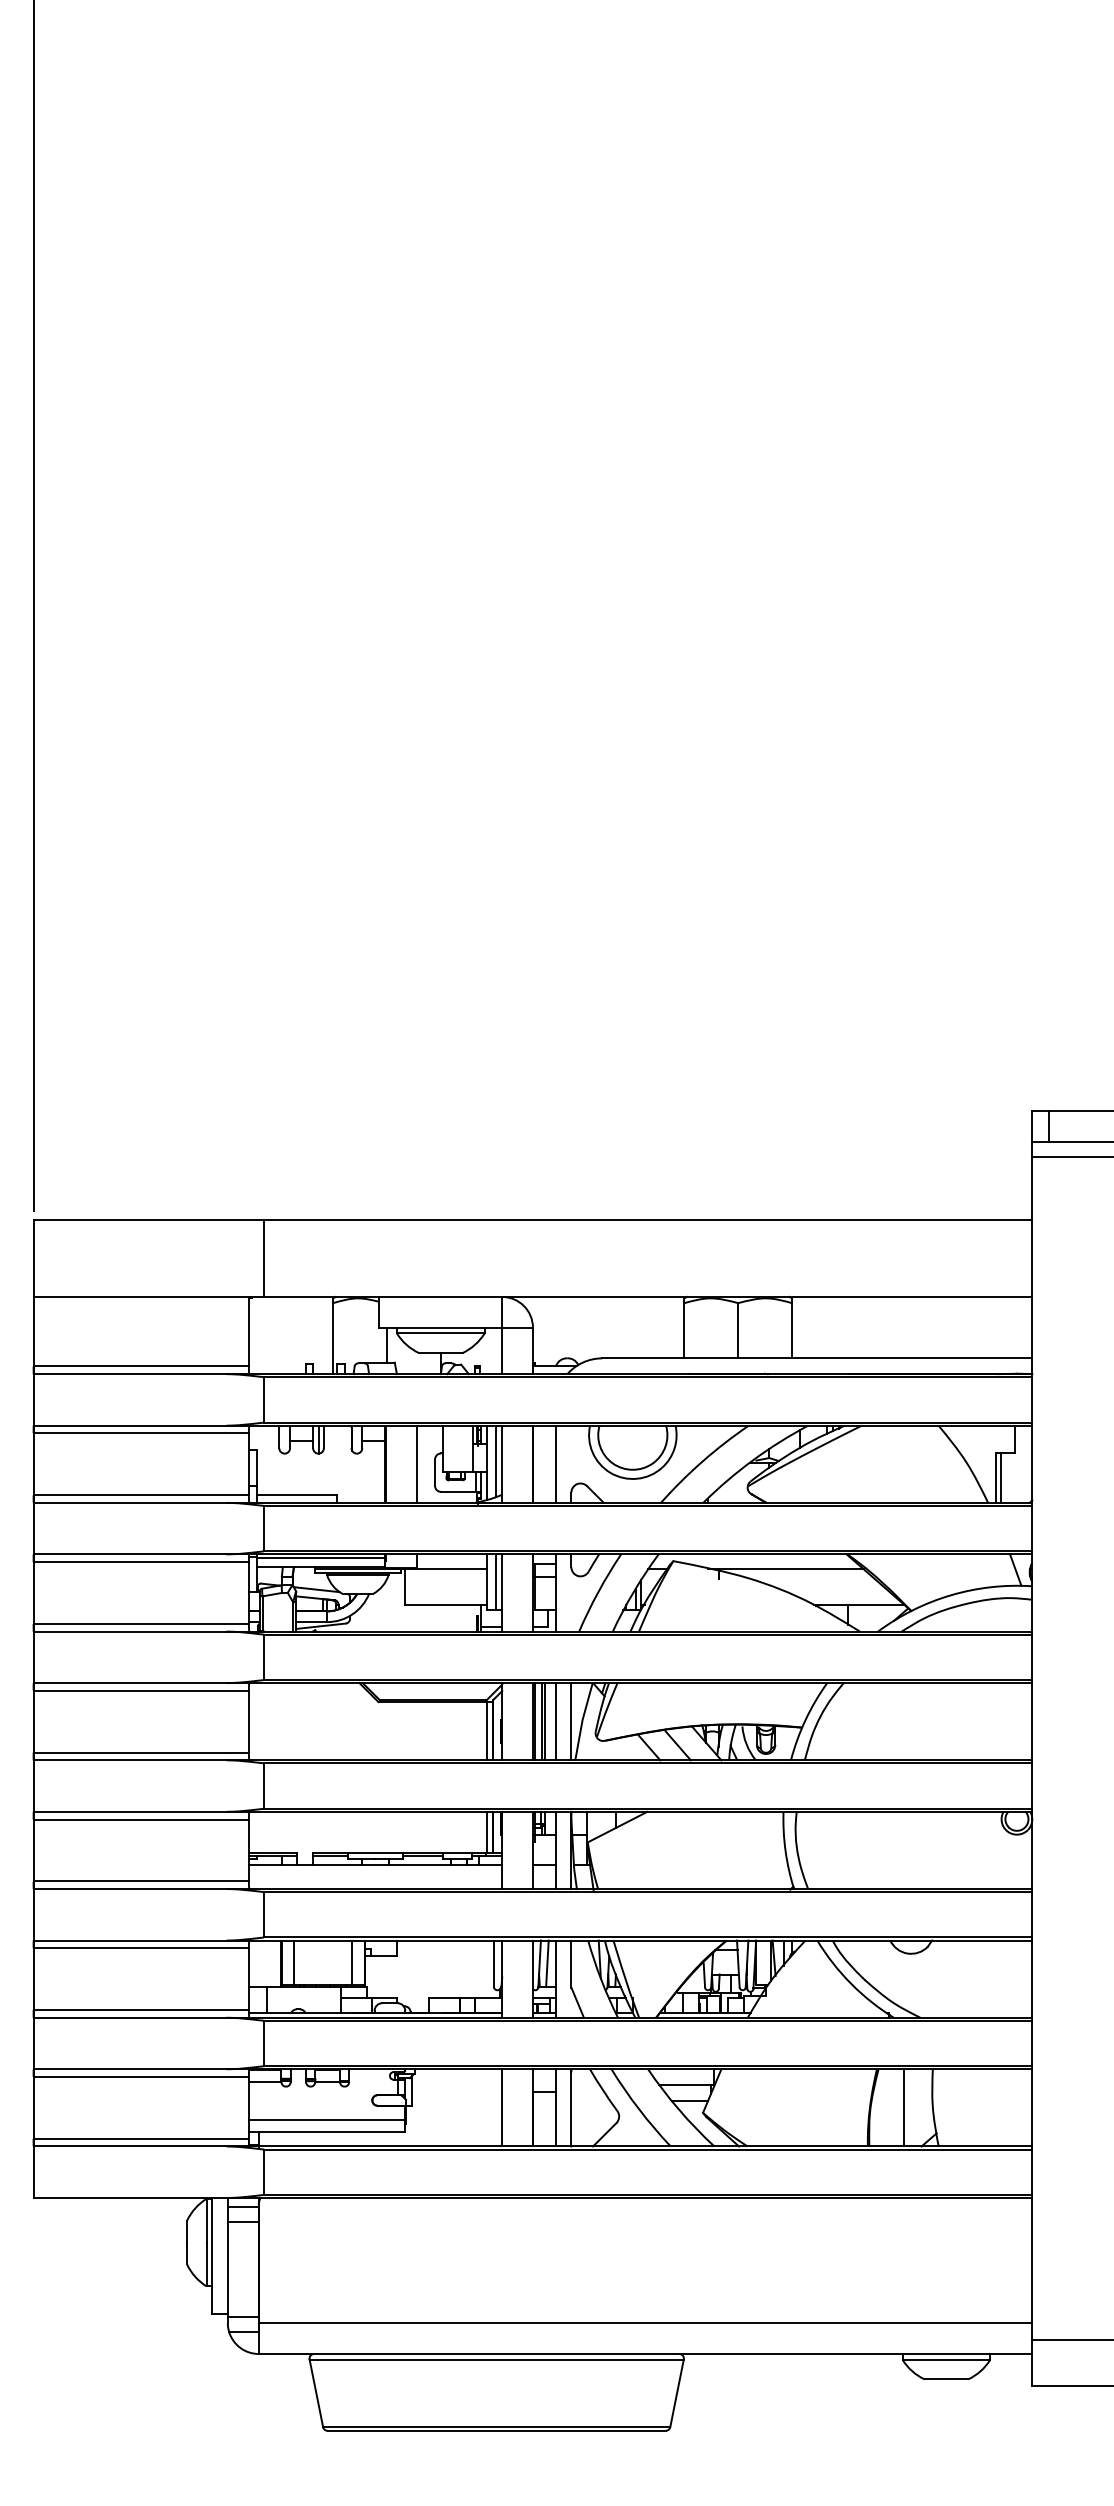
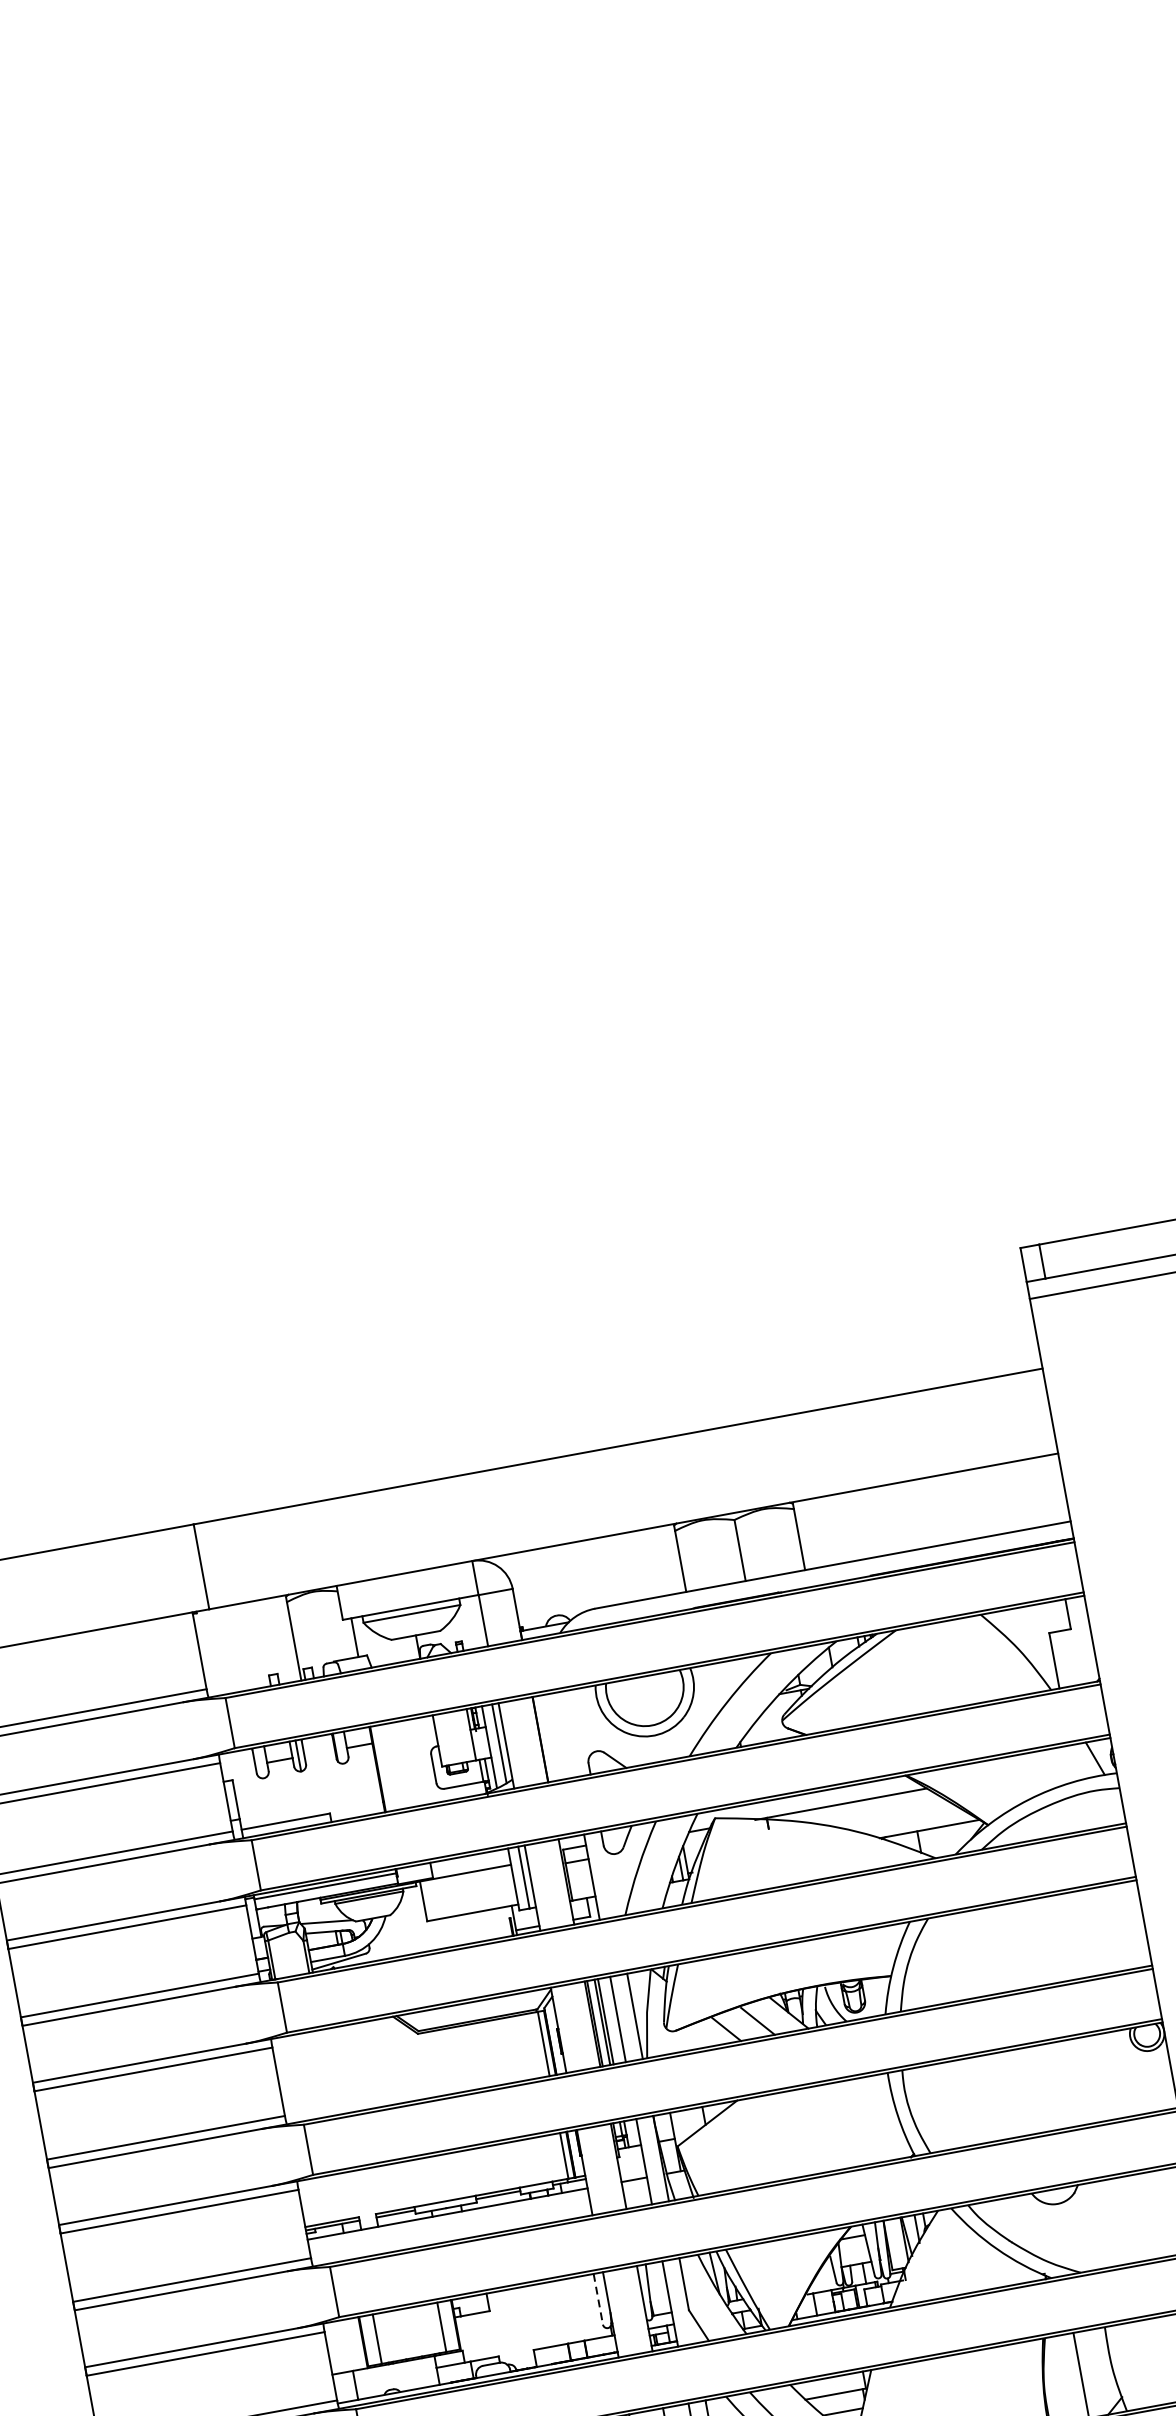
line: (416, 1463) -> (411, 1762), removed
line: (556, 1463) -> (566, 1734), removed
line: (1000, 1477) -> (1059, 1659), removed
line: (493, 1963) -> (597, 2299), solid -> dashed
line: (547, 1963) -> (657, 2288), removed

